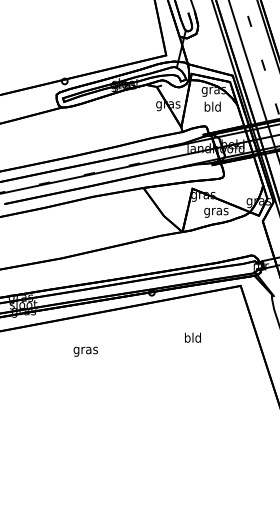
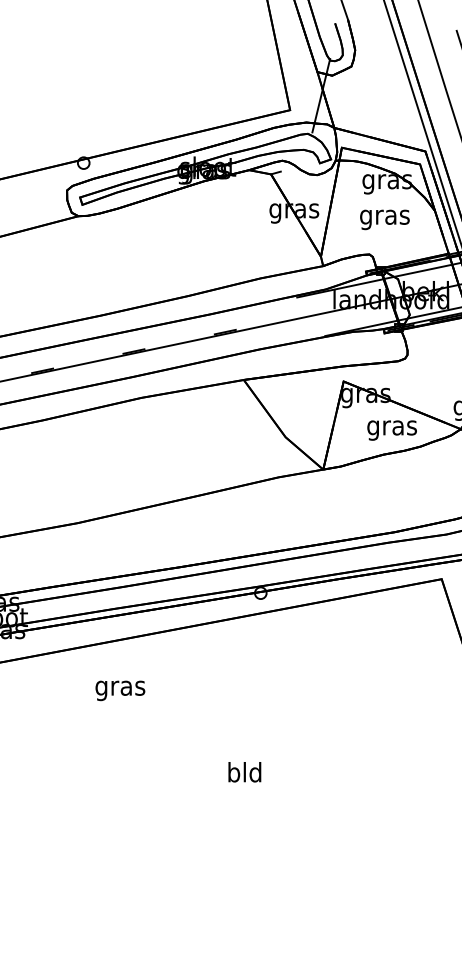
text: (212, 107) -> (384, 216), bld -> gras
text: (192, 337) -> (243, 771), moved
text: (85, 351) -> (119, 690), moved

